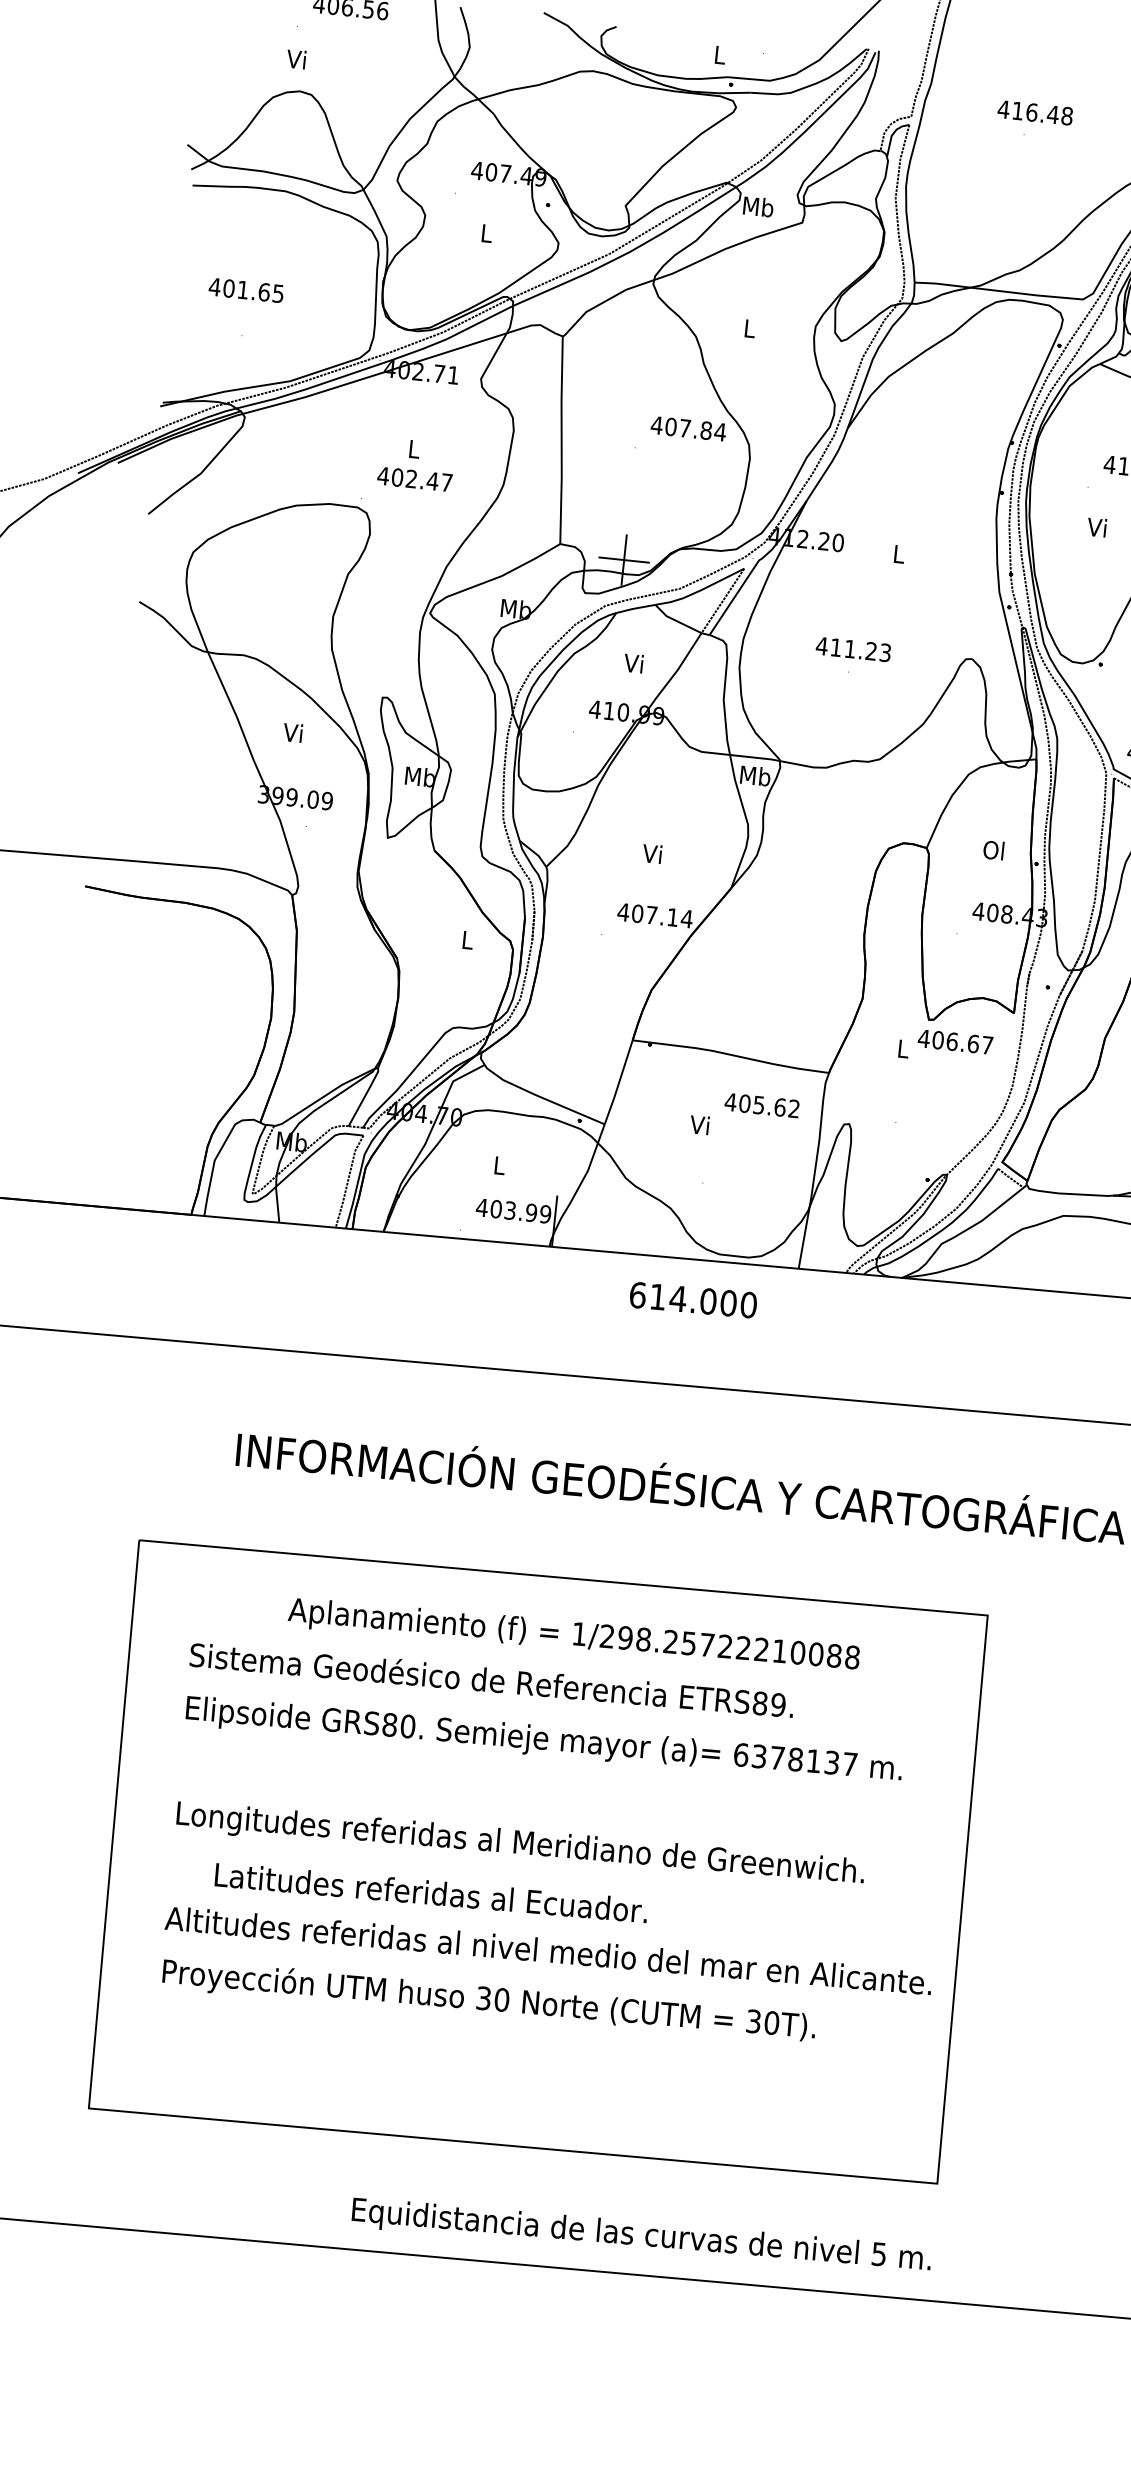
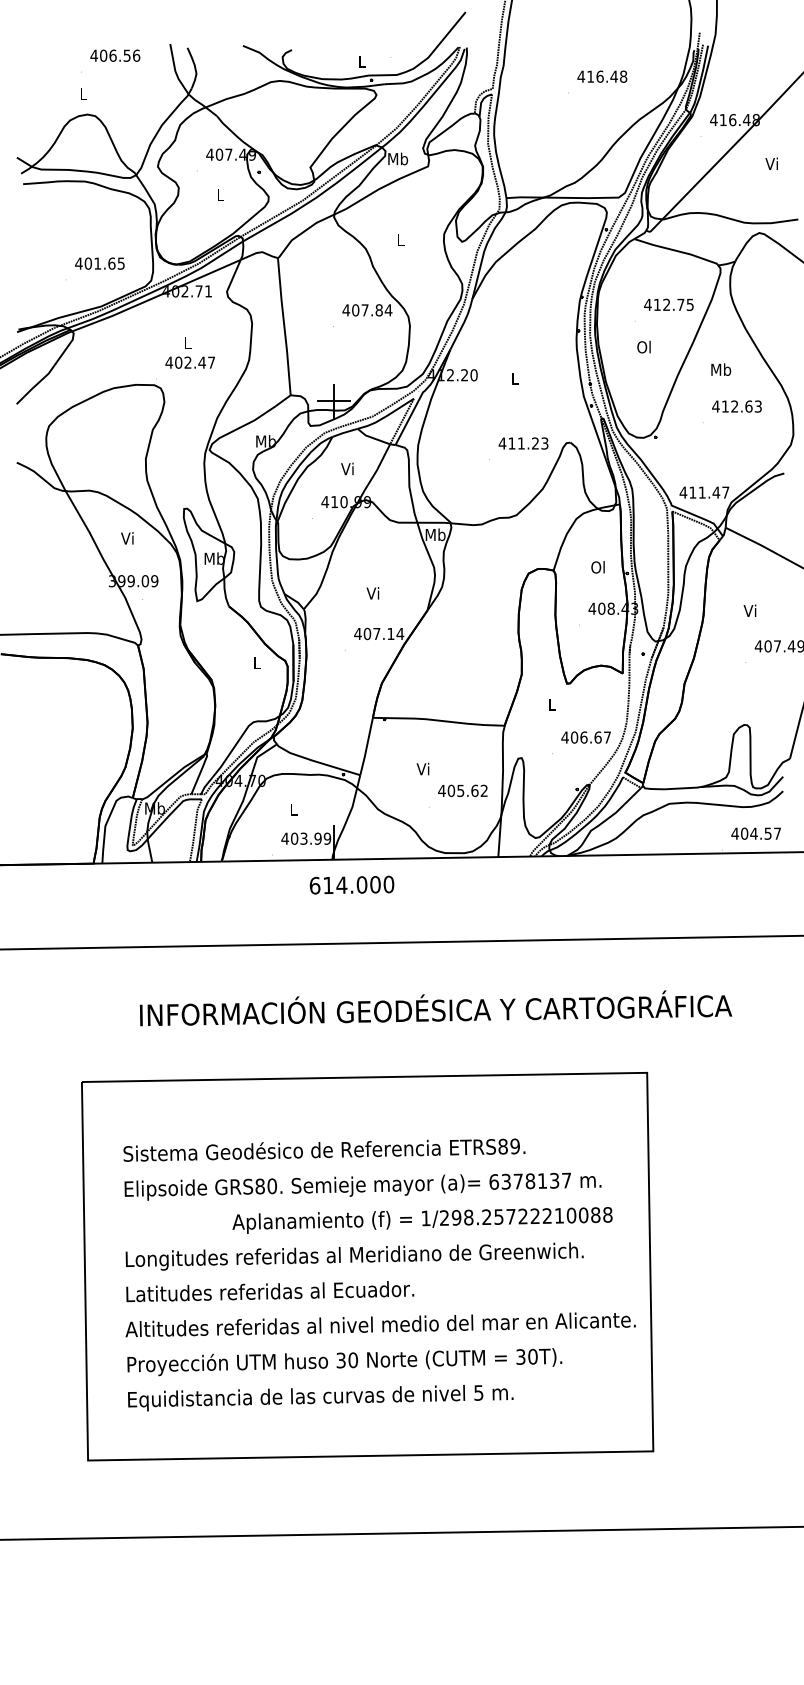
text: (295, 58) -> (82, 93), Vi -> L
text: (1035, 112) -> (602, 76), moved
text: (245, 290) -> (99, 263), moved
text: (1096, 526) -> (643, 346), Vi -> Ol
text: (853, 649) -> (523, 443), moved
text: (954, 1041) -> (585, 737), moved
text: (761, 1104) -> (462, 790), moved
text: (692, 1299) -> (351, 884), moved
text: (573, 1636) -> (422, 1220), moved
text: (431, 1892) -> (270, 1291), moved
text: (641, 2237) -> (320, 1398), moved

